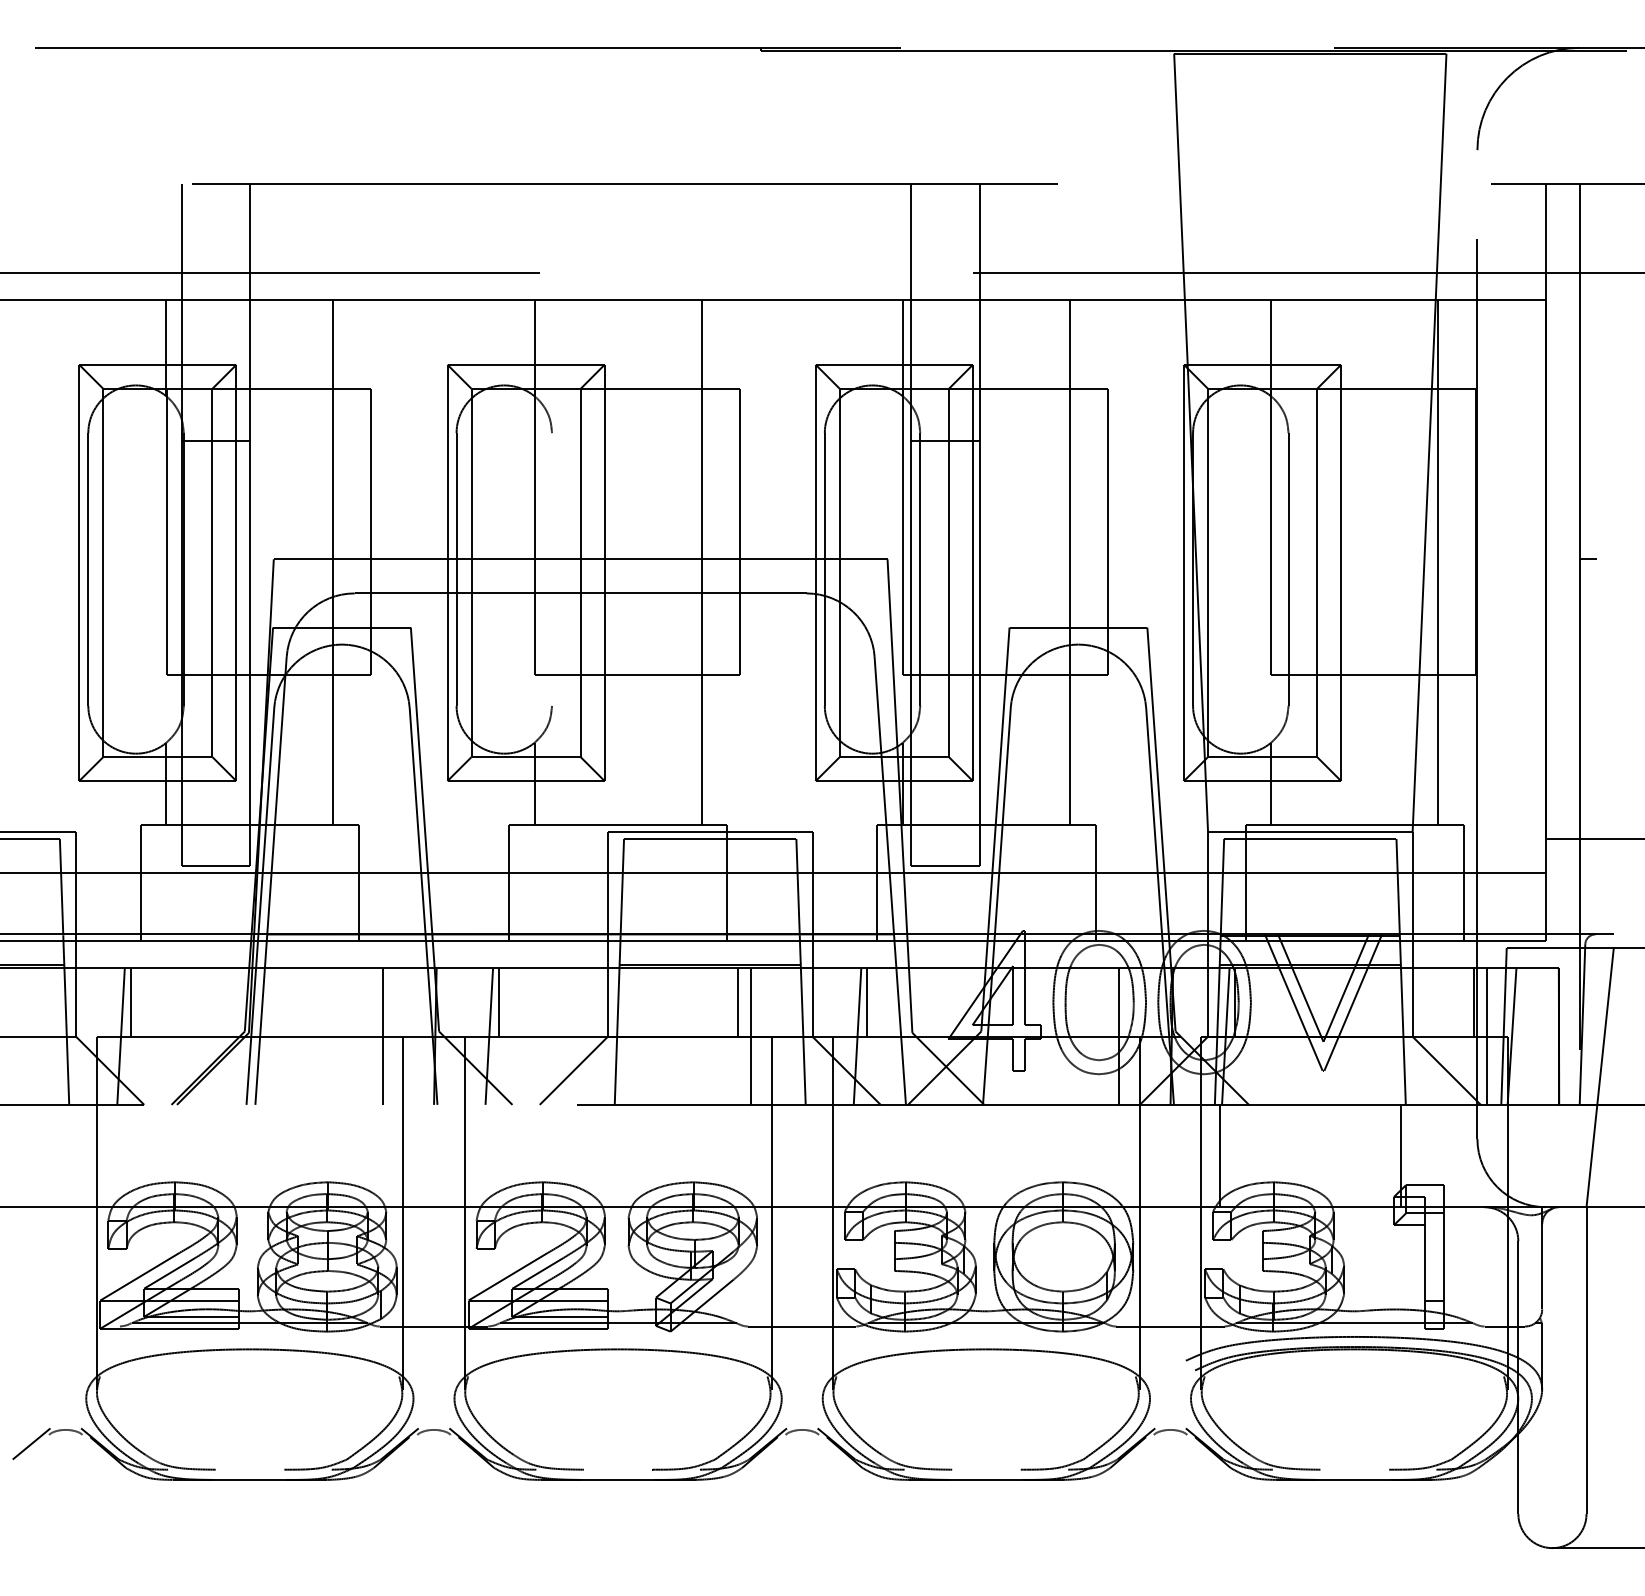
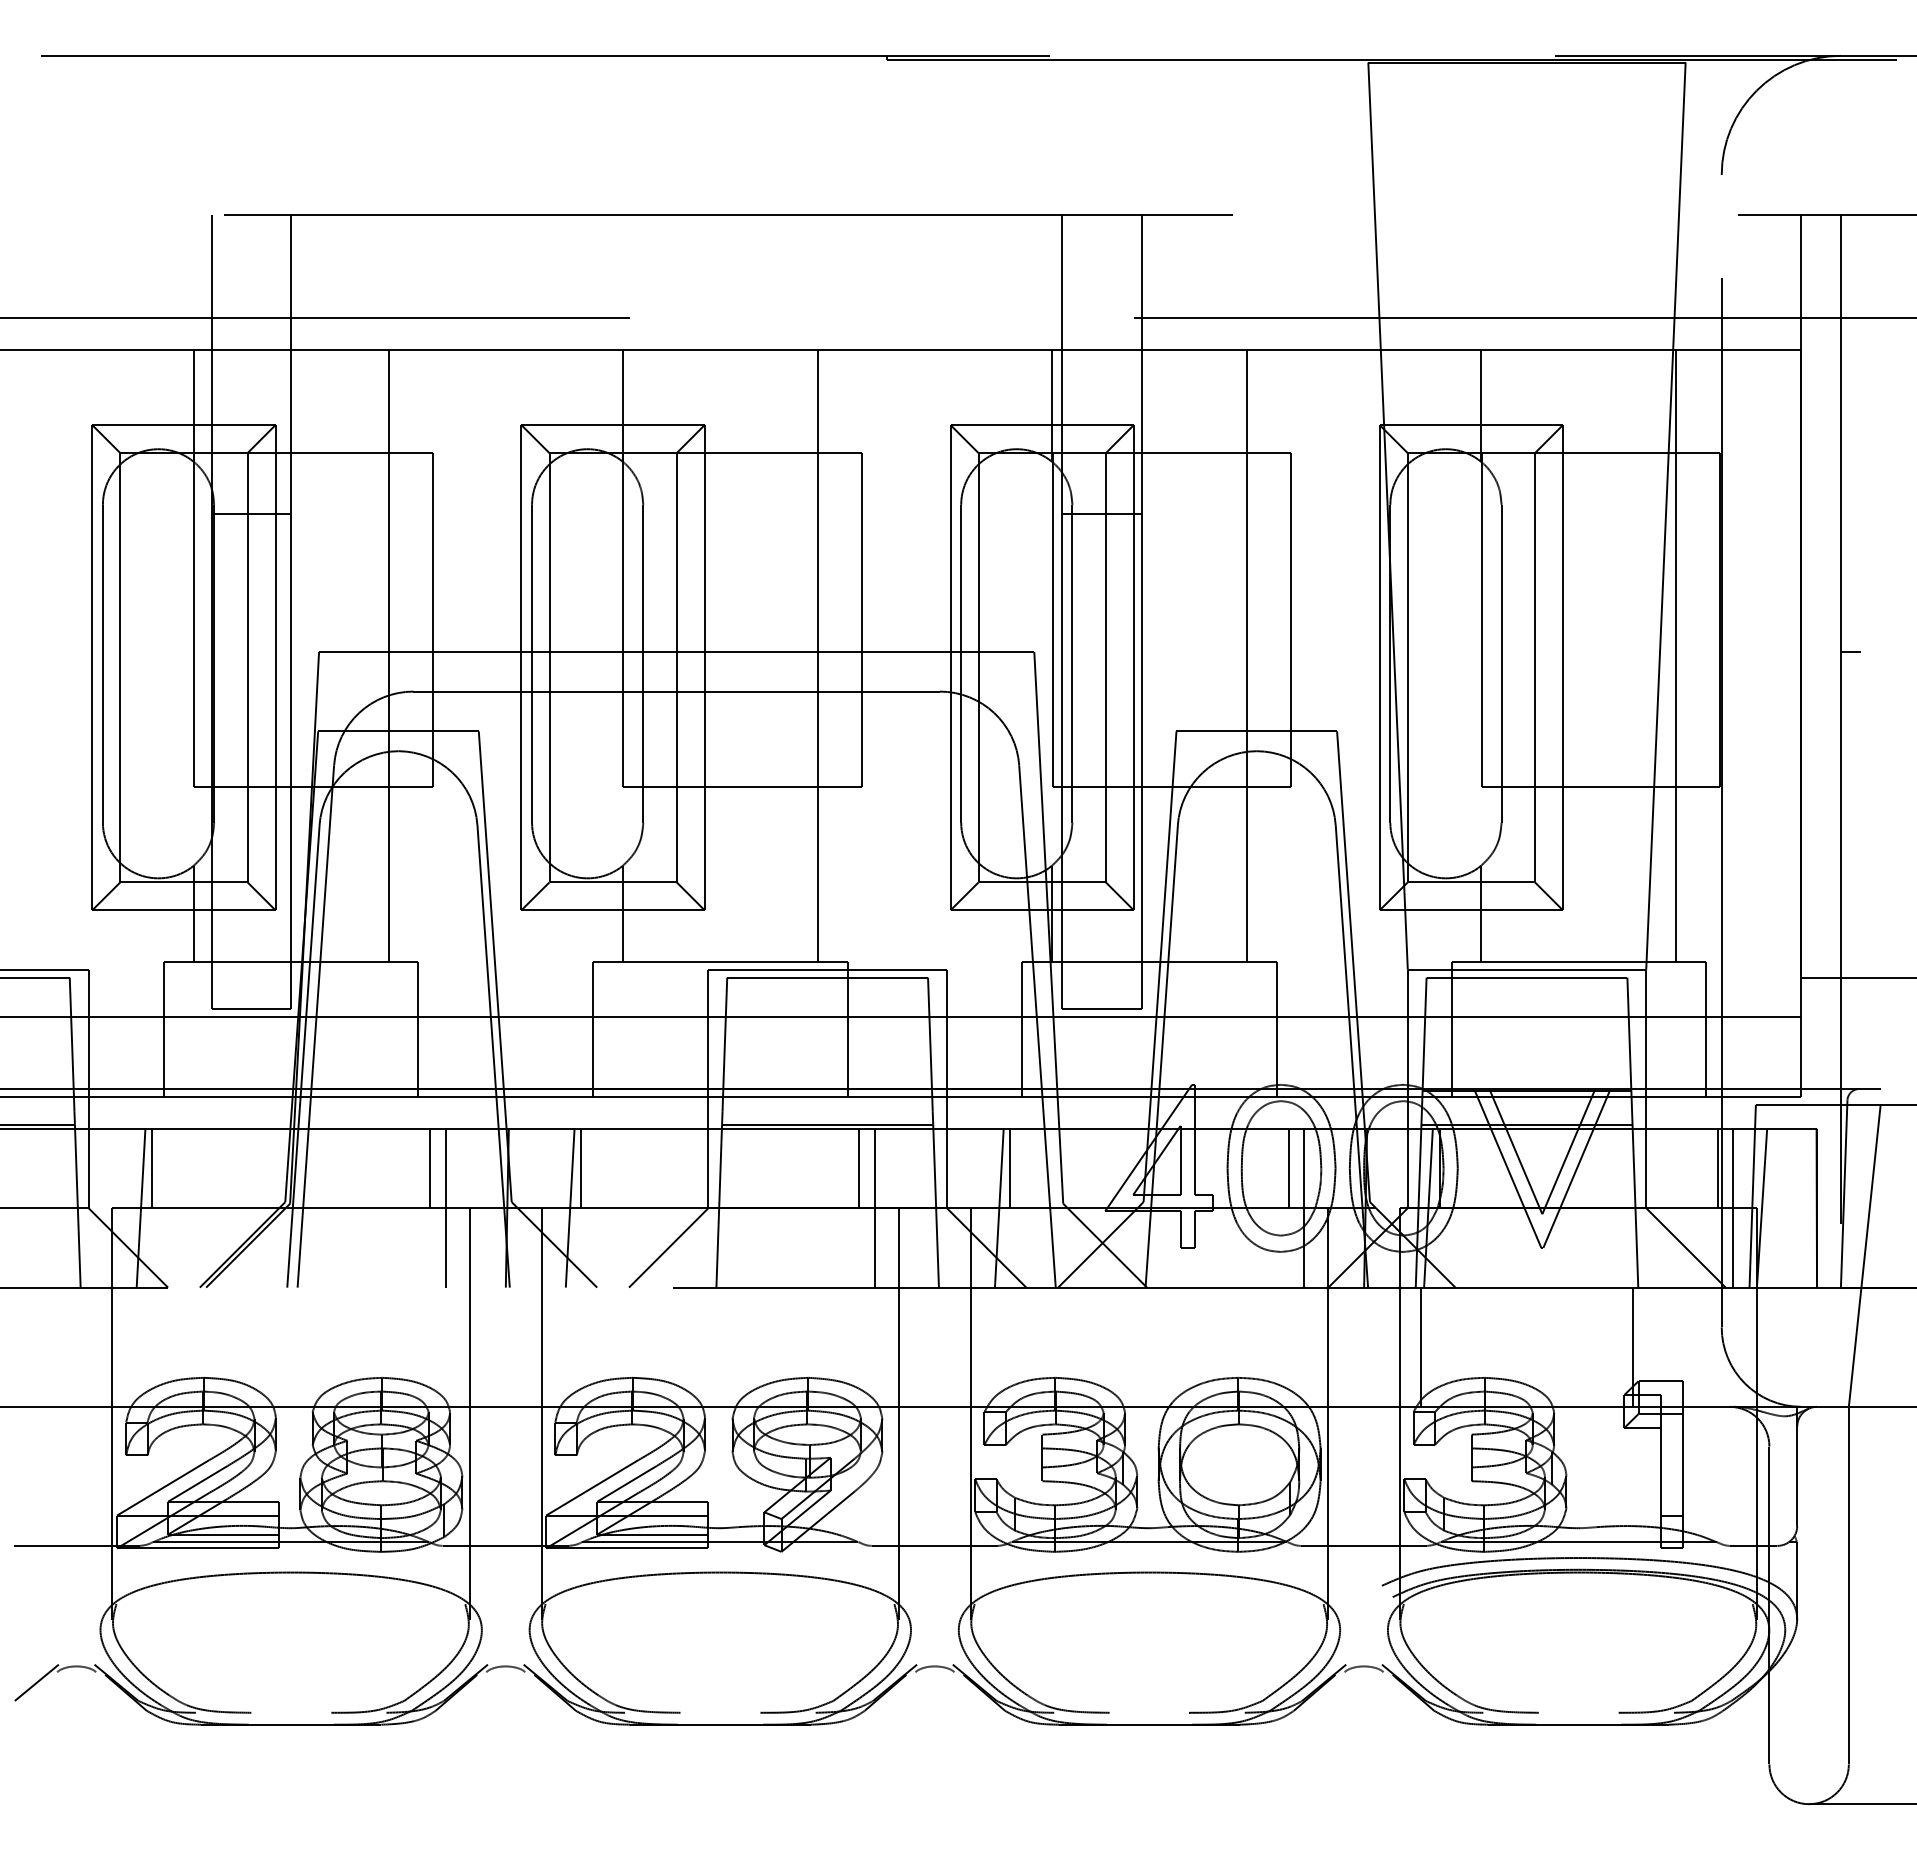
line: (552, 569) -> (643, 663), added
line: (369, 1002) -> (430, 1168), added
line: (1105, 1002) -> (1288, 1168), added
line: (65, 1326) -> (76, 1545), added

